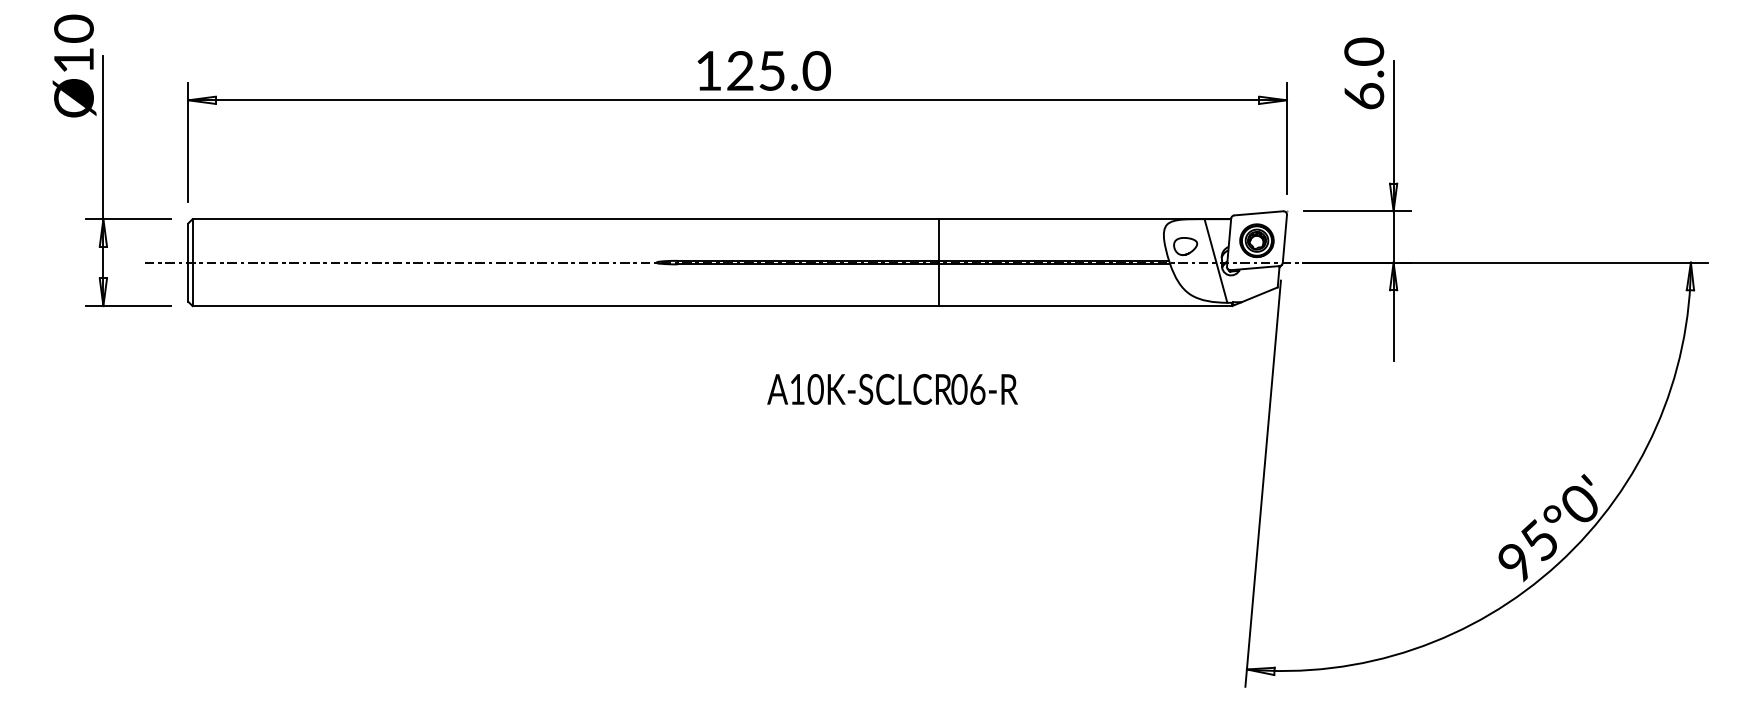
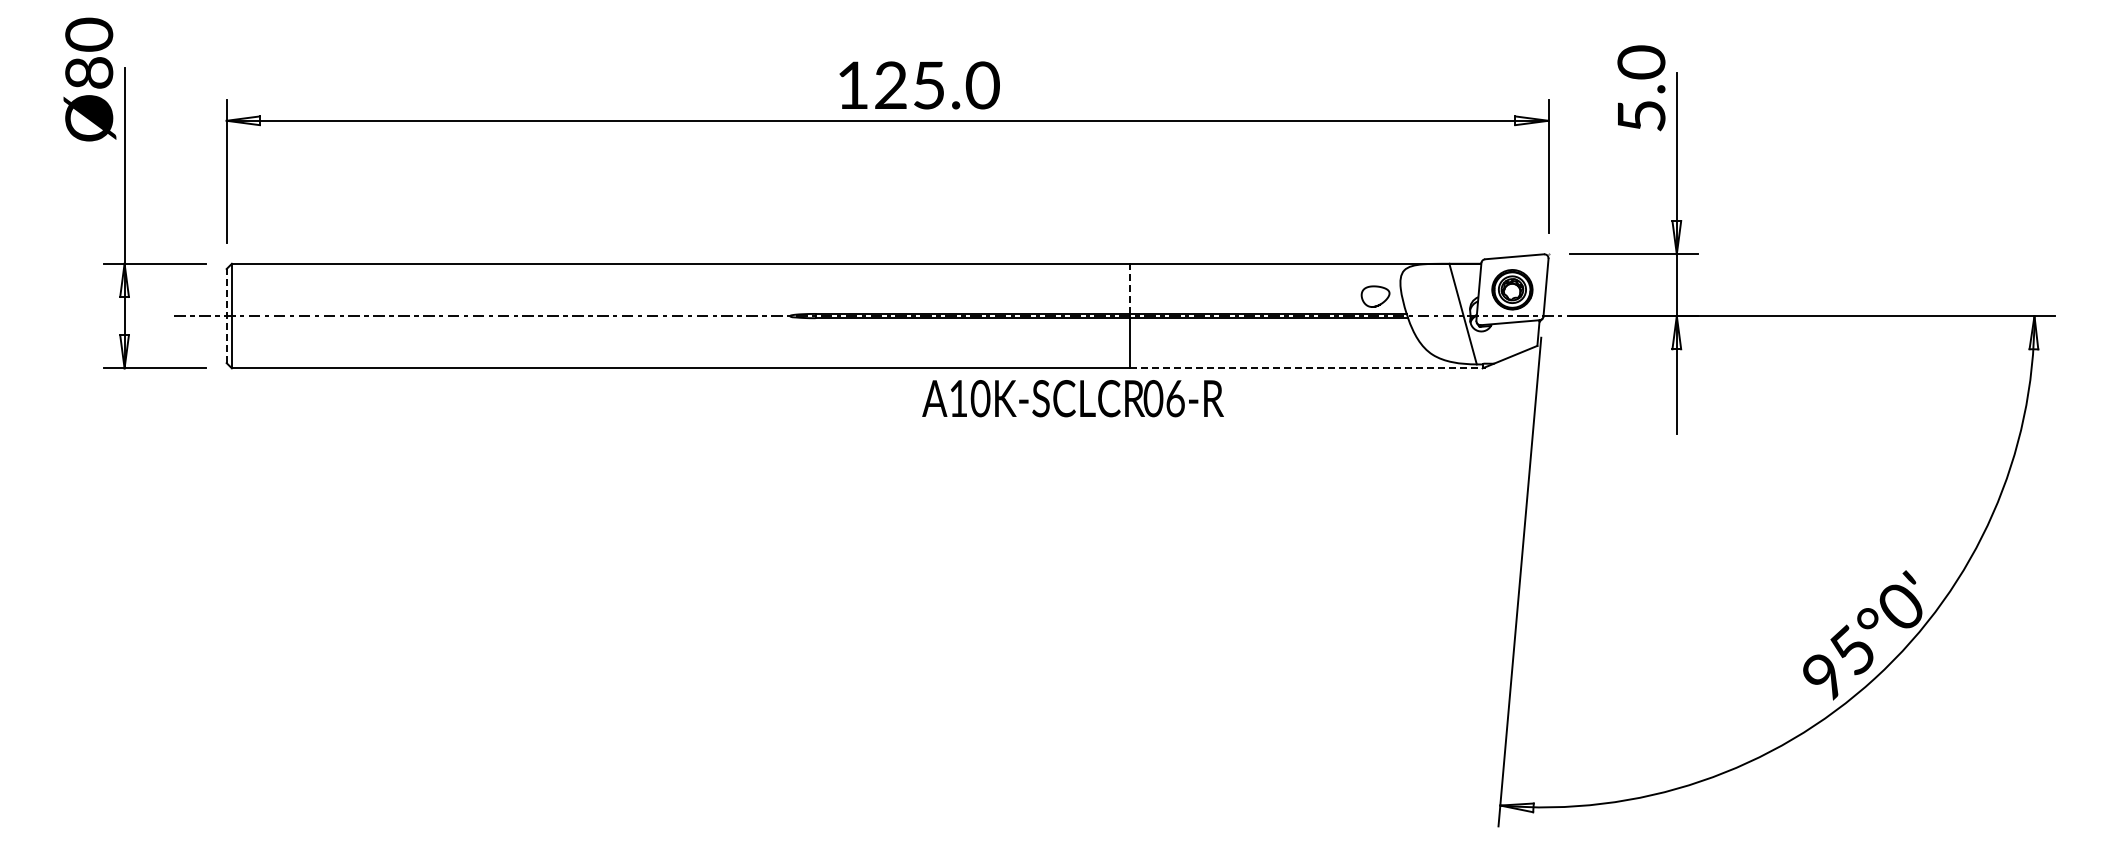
text: (74, 60) -> (89, 72), Ø10 -> Ø80
text: (1364, 95) -> (1641, 115), 6.0 -> 5.0
line: (939, 239) -> (1130, 288), solid -> dashed
part: (1185, 246) -> (1375, 296), moved
line: (188, 262) -> (226, 315), solid -> dashed
line: (1085, 306) -> (1306, 368), solid -> dashed
text: (892, 389) -> (1072, 398), moved

